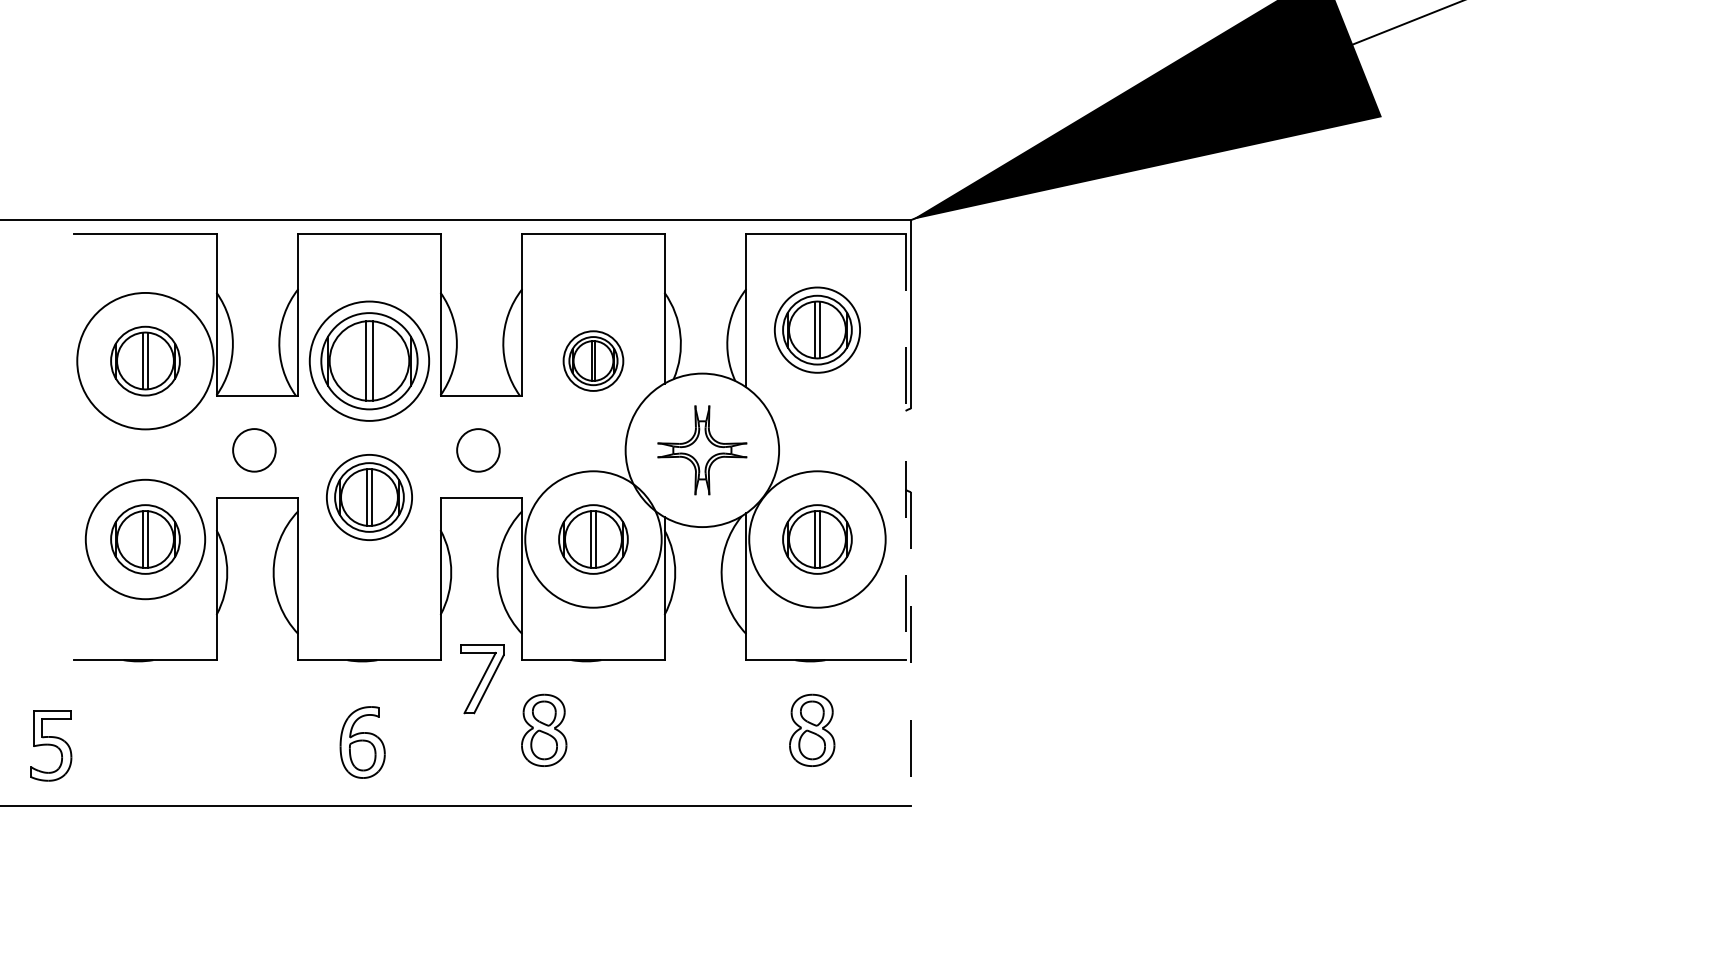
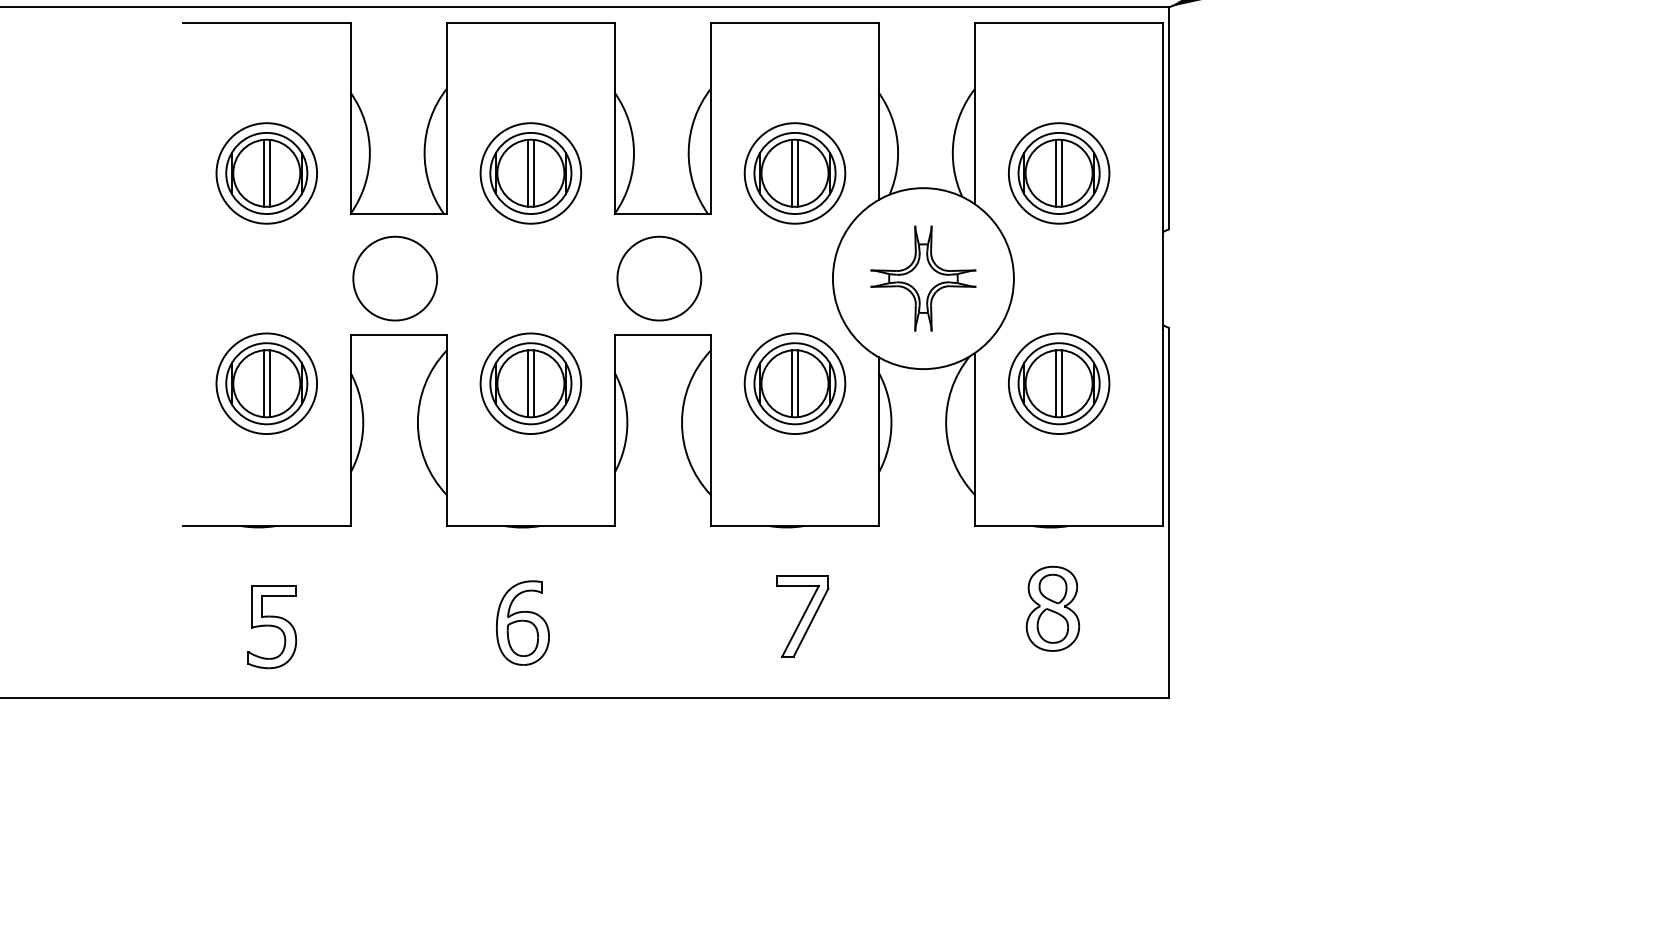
part: (816, 329) -> (1057, 172), moved
circle: (145, 360) -> (266, 172), size x0.62
part: (369, 360) -> (530, 172), size x0.71
part: (593, 360) -> (795, 172), size x1.43
line: (905, 447) -> (1162, 275), dashed -> solid
circle: (253, 449) -> (394, 277), size x1.67
circle: (478, 450) -> (659, 278), size x1.67
part: (369, 497) -> (530, 383), moved
circle: (145, 539) -> (266, 383), size x0.71
circle: (593, 539) -> (795, 383), size x0.62
circle: (817, 539) -> (1059, 383), size x0.62
line: (911, 648) -> (1170, 512), dashed -> solid
part: (482, 679) -> (803, 617), moved
part: (544, 729) -> (737, 607), removed
part: (51, 745) -> (272, 626), moved

